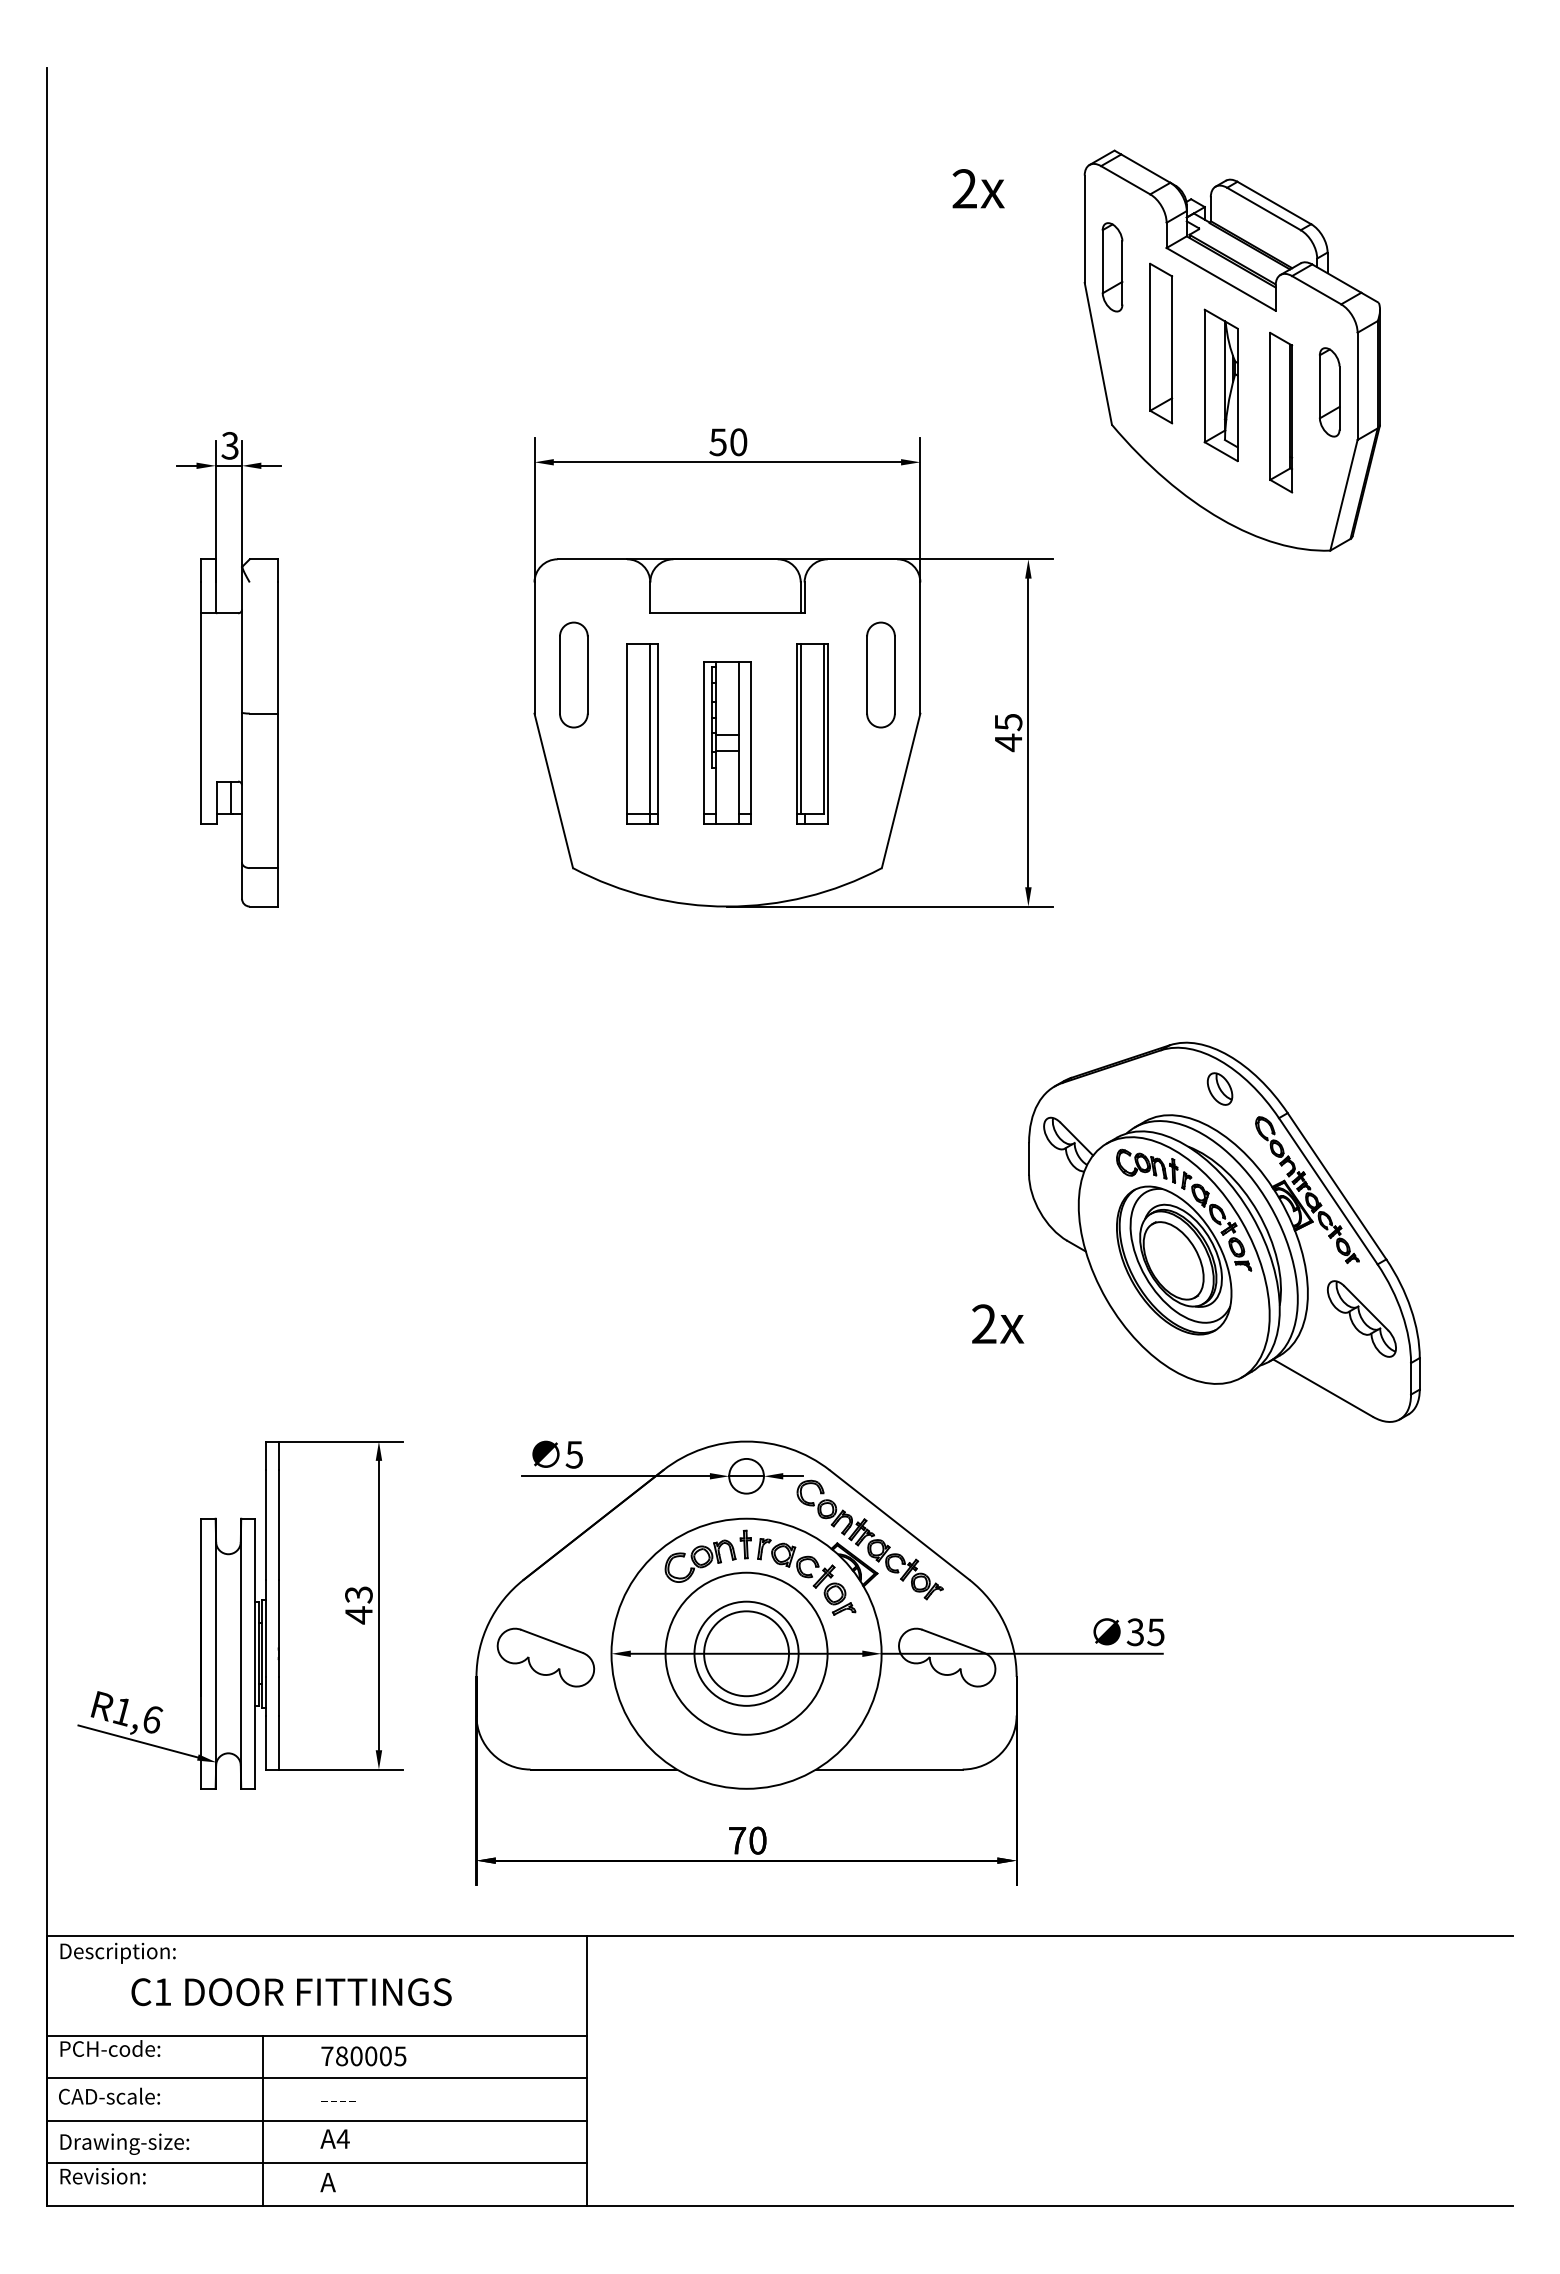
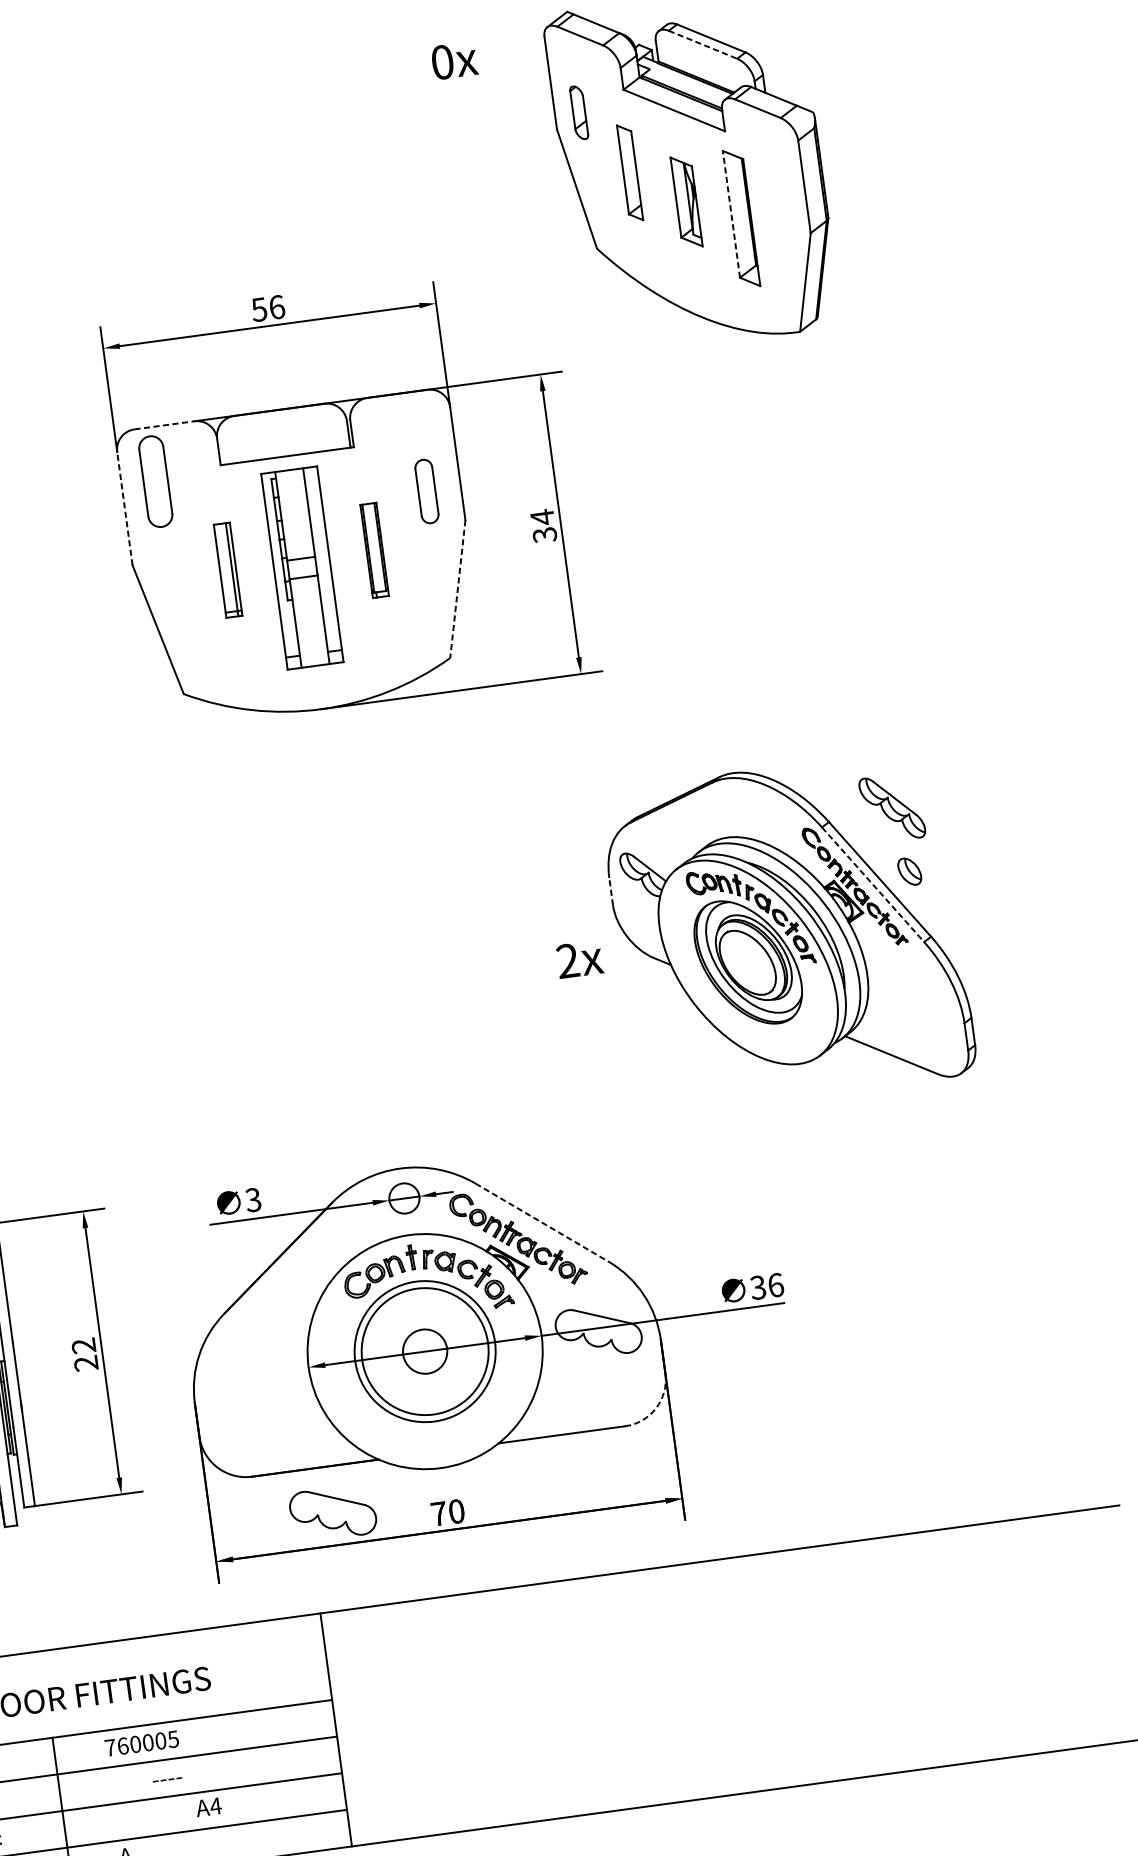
text: (964, 188) -> (442, 62), 2x -> 0x
line: (1264, 209) -> (703, 45), solid -> dashed
part: (1112, 267) -> (579, 112), size x0.7
part: (1161, 343) -> (630, 172), size x0.7
part: (1220, 385) -> (686, 202), size x0.7
part: (1329, 392) -> (780, 195), removed
line: (1270, 406) -> (731, 214), solid -> dashed
text: (738, 442) -> (276, 307), 50 -> 56
line: (592, 559) -> (164, 425), solid -> dashed
line: (534, 648) -> (124, 509), solid -> dashed
part: (573, 674) -> (155, 481), moved
part: (880, 674) -> (426, 491), size x0.7
text: (1008, 732) -> (543, 526), 45 -> 34
part: (642, 733) -> (228, 569), size x0.6
part: (812, 733) -> (374, 549), size x0.6
part: (727, 742) -> (302, 567), size x1.4
line: (901, 790) -> (458, 588), solid -> dashed
part: (1219, 1088) -> (909, 871), moved
line: (1029, 1158) -> (611, 891), solid -> dashed
line: (1328, 1191) -> (873, 884), solid -> dashed
part: (1361, 1318) -> (891, 807), moved
text: (998, 1323) -> (580, 958), moved
text: (574, 1454) -> (253, 1199), 5 -> 3
line: (899, 1525) -> (542, 1223), solid -> dashed
text: (358, 1605) -> (84, 1355), 43 -> 22
text: (1155, 1632) -> (775, 1285), 35 -> 36
circle: (746, 1653) -> (425, 1351), size x0.6
circle: (746, 1653) -> (425, 1351), size x1.4
part: (545, 1657) -> (332, 1513), moved
arc: (1000, 1753) -> (655, 1408), solid -> dashed
text: (342, 2056) -> (123, 1746), 780005 -> 760005
text: (338, 2101) -> (167, 1779), moved
text: (334, 2138) -> (208, 1806), moved

